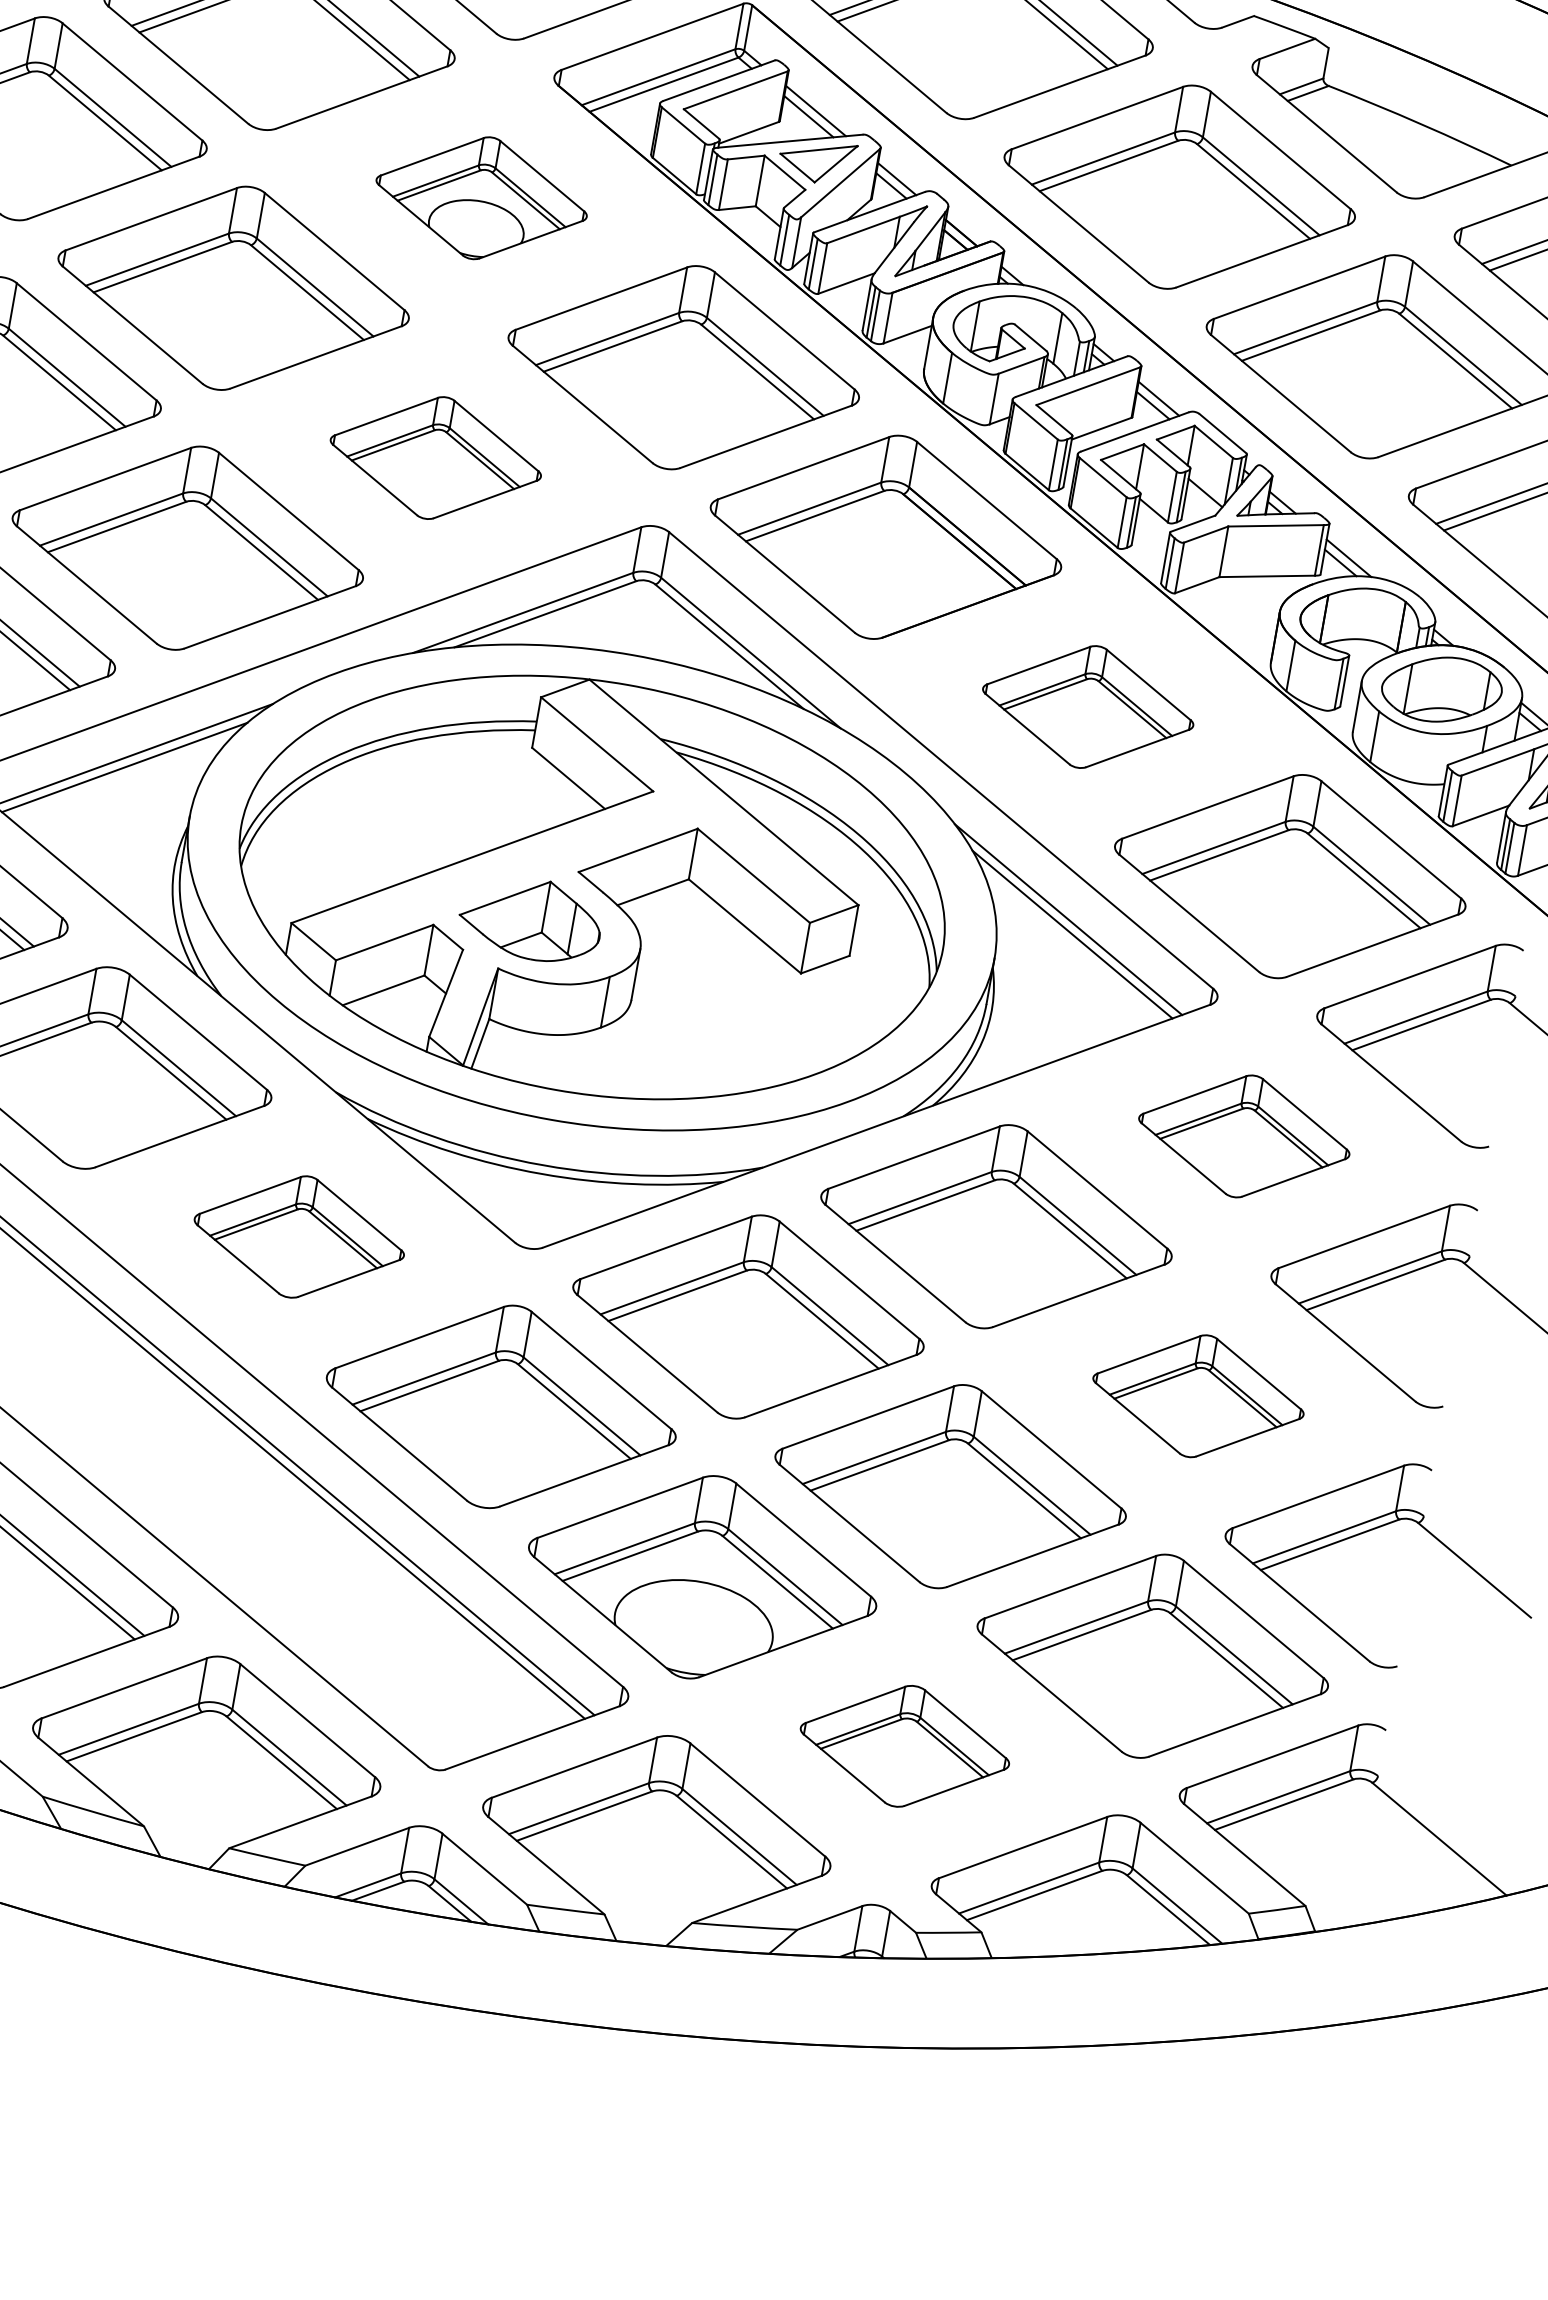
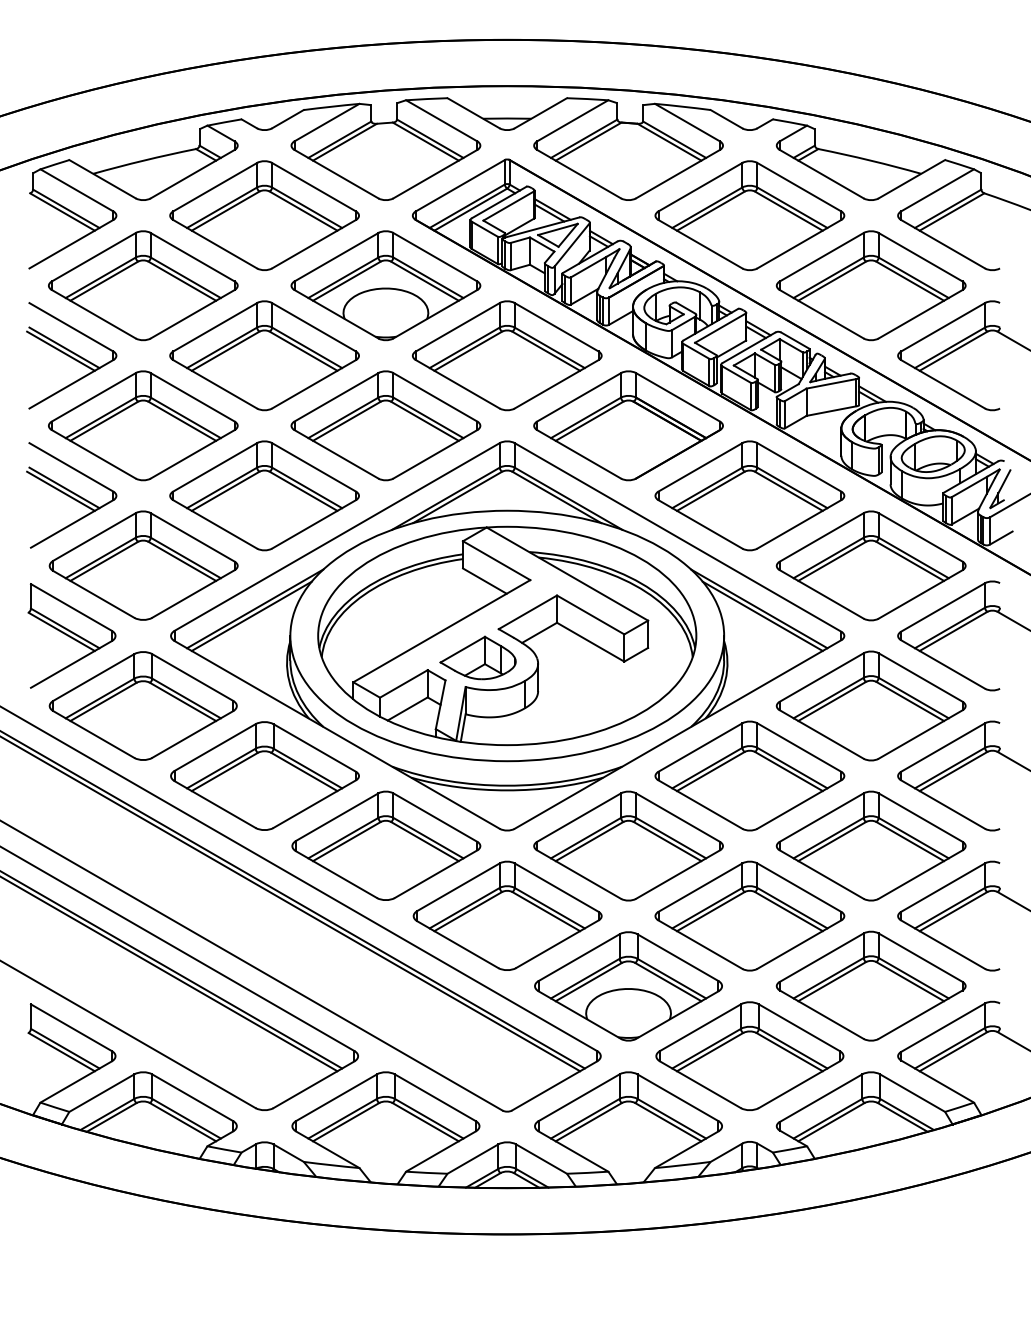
part: (480, 197) -> (385, 285), size x1.67
part: (435, 457) -> (385, 425), size x1.67
part: (1087, 706) -> (749, 495), size x1.67
part: (1243, 1135) -> (870, 705), size x1.67
part: (299, 1236) -> (386, 845), size x1.67
part: (1197, 1395) -> (870, 845), size x1.67
part: (904, 1745) -> (749, 1055), size x1.67

